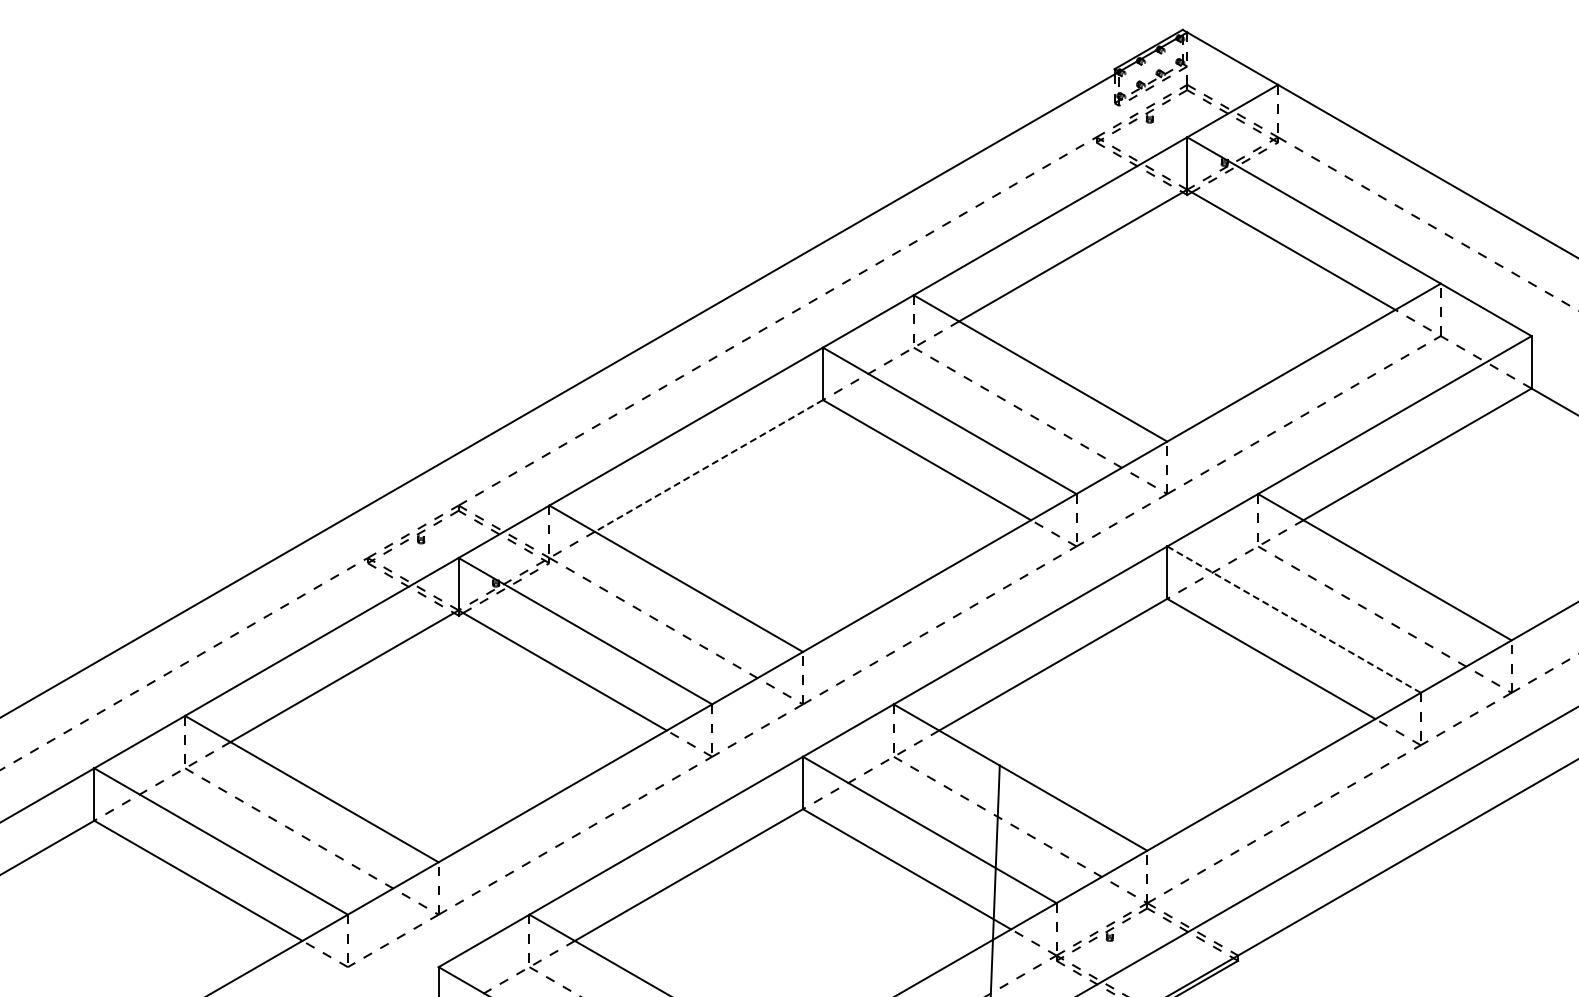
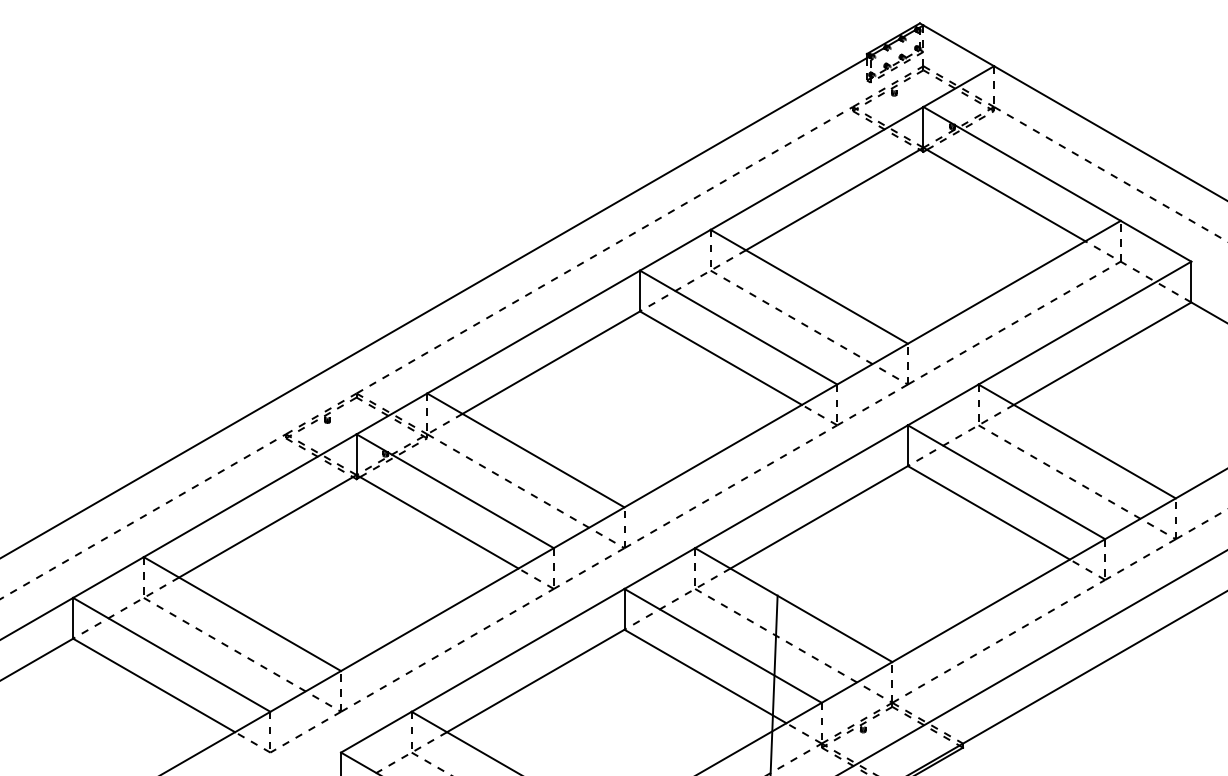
line: (708, 465) -> (550, 362), dashed -> solid
line: (1294, 619) -> (1006, 482), dashed -> solid

